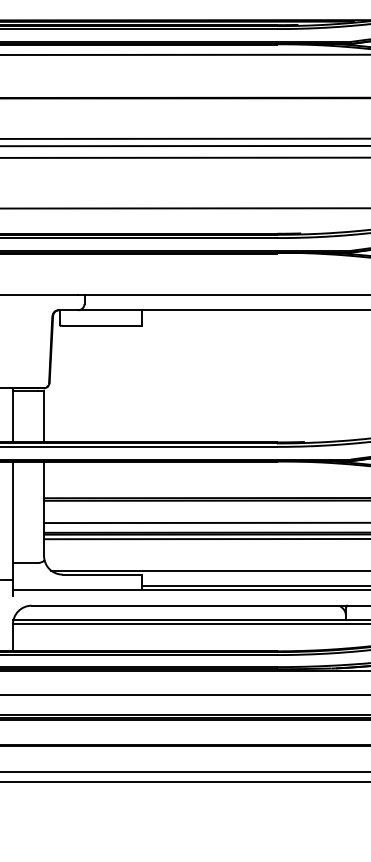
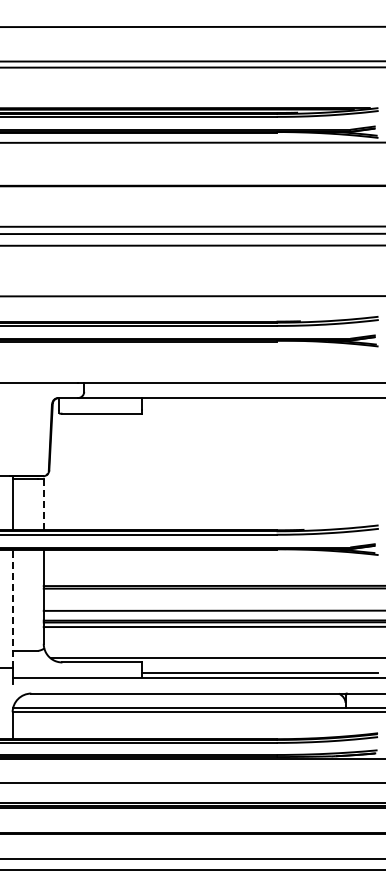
line: (43, 416) -> (43, 504), solid -> dashed
line: (12, 521) -> (12, 609), solid -> dashed

